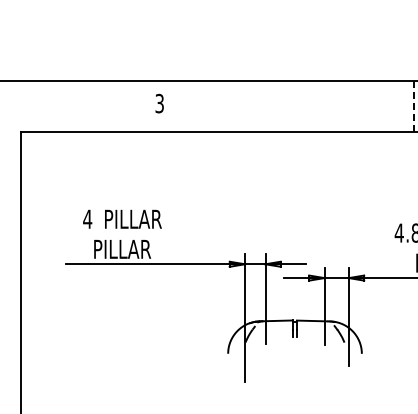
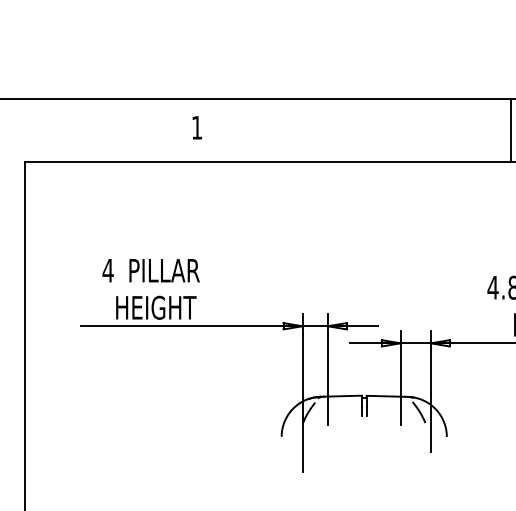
text: (159, 103) -> (196, 127), 3 -> 1
line: (413, 106) -> (510, 131), dashed -> solid
text: (127, 249) -> (157, 308), PILLAR -> HEIGHT

